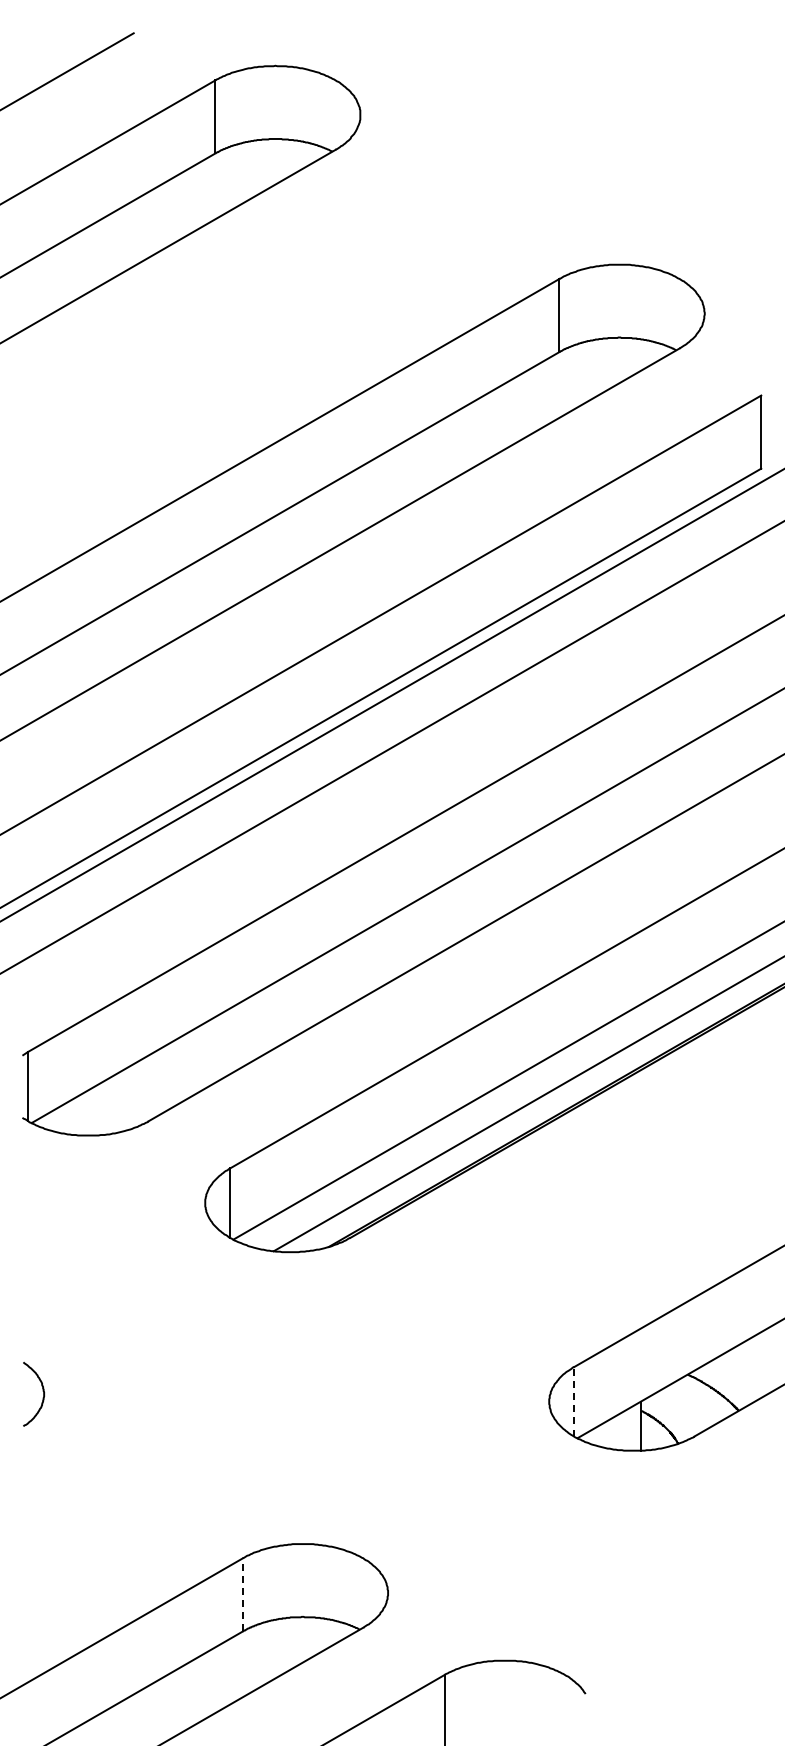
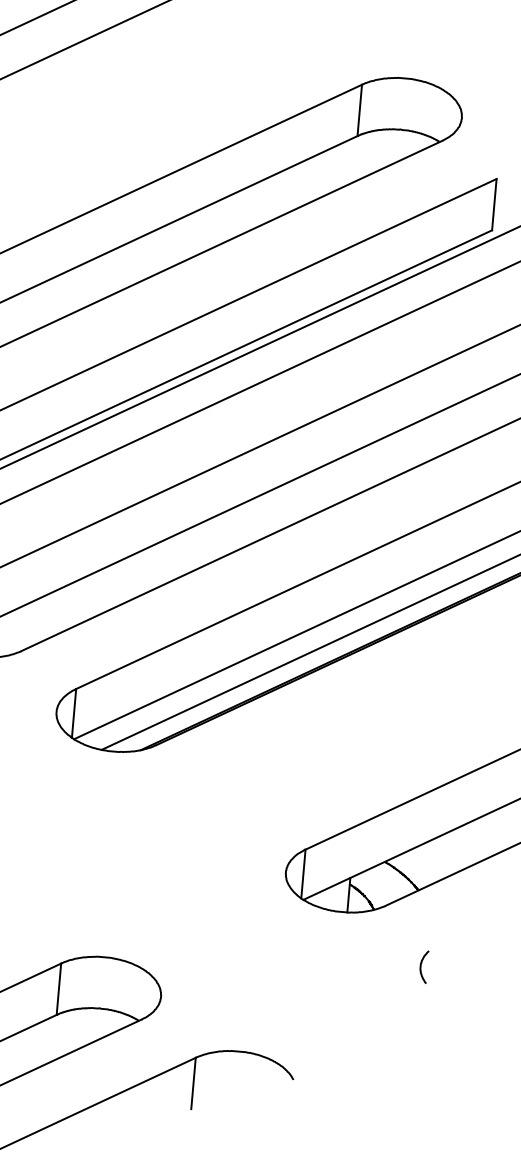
line: (574, 1401) -> (303, 873), dashed -> solid
curve: (752, 1517) -> (421, 966), added
line: (242, 1594) -> (58, 988), dashed -> solid

